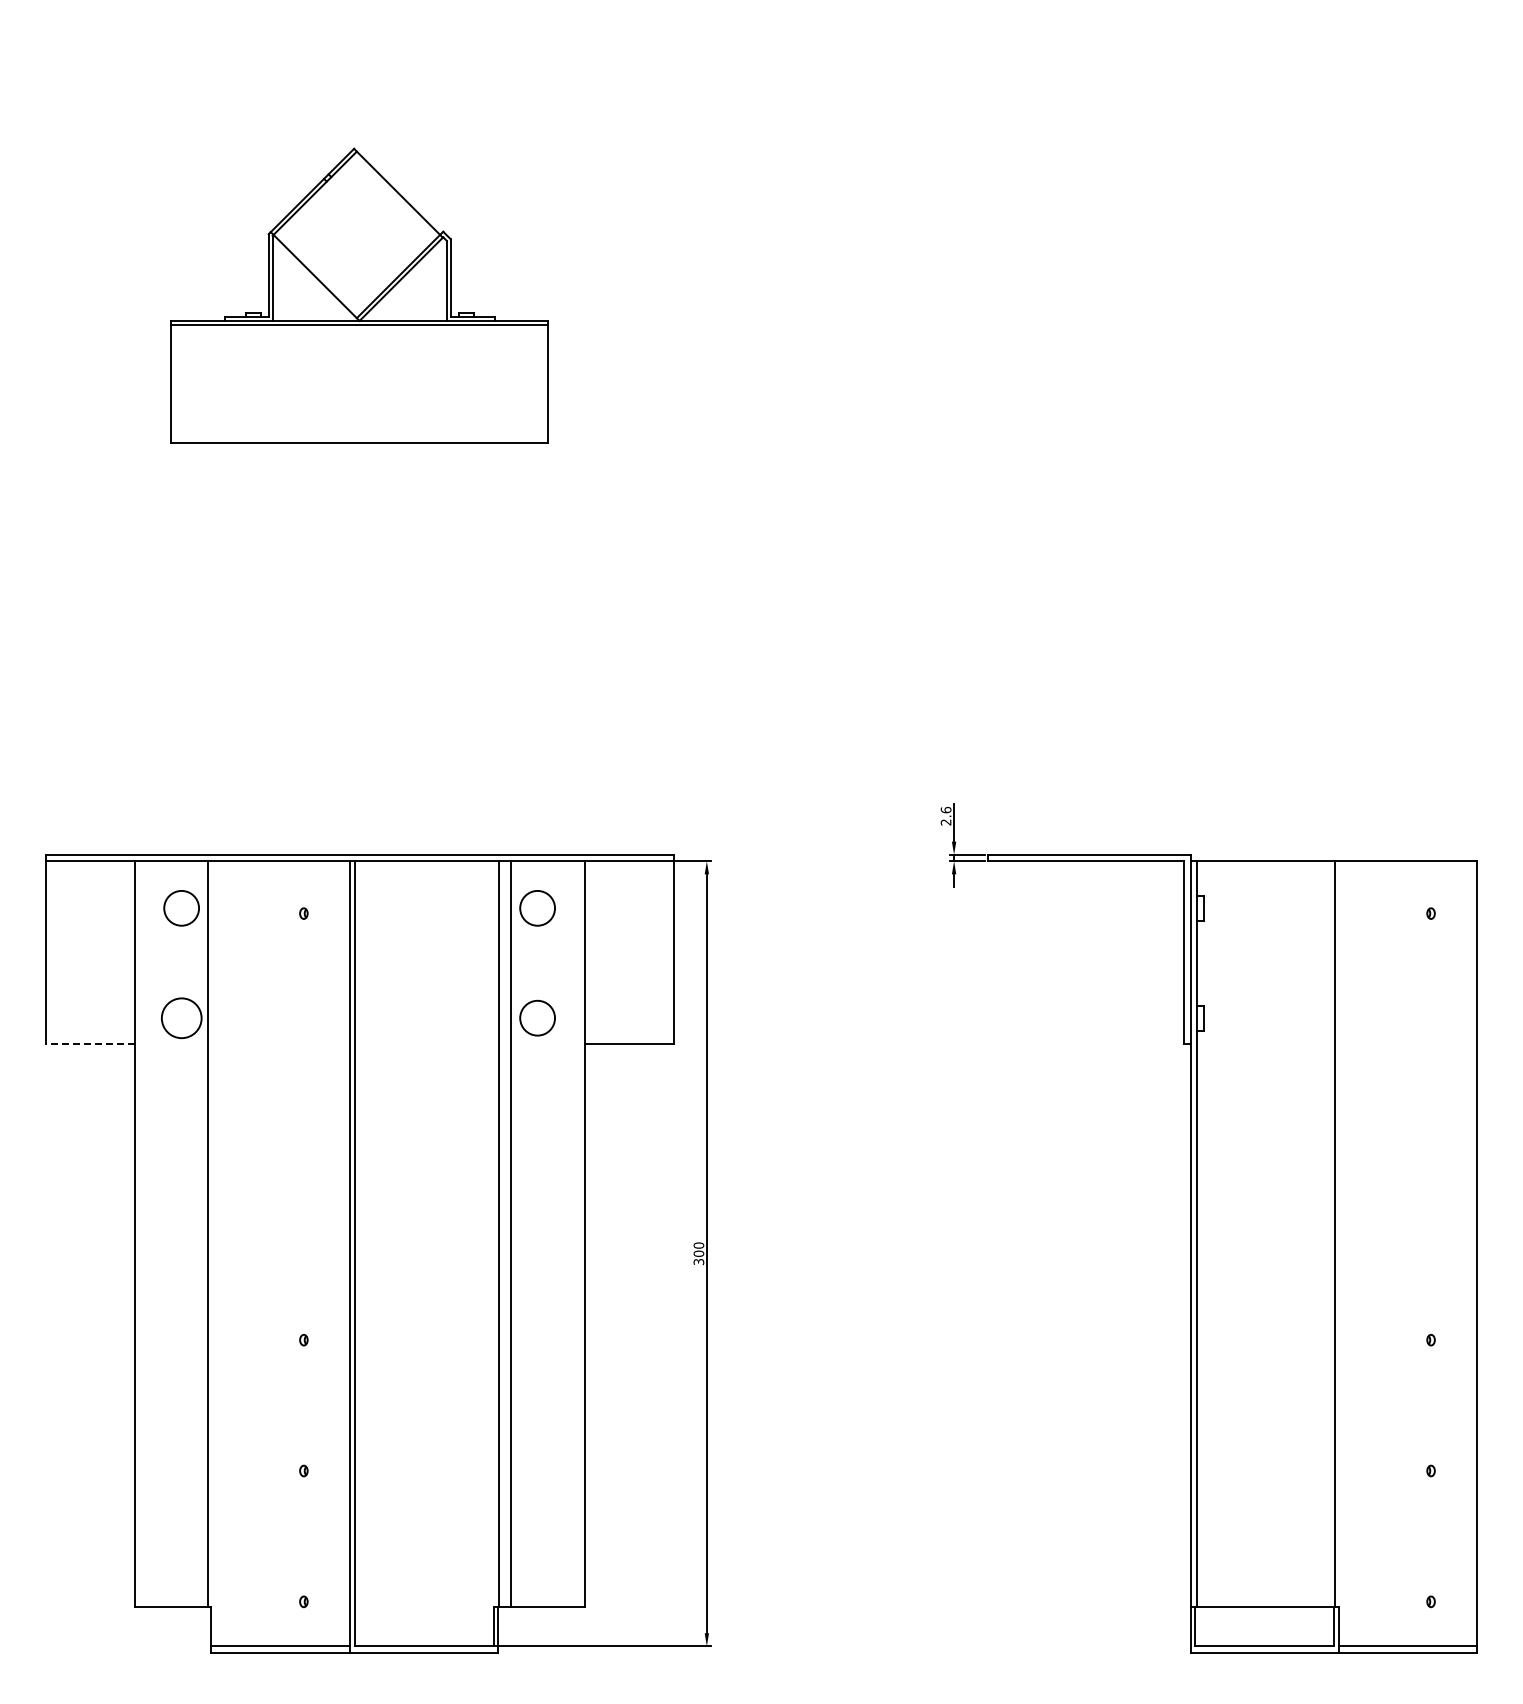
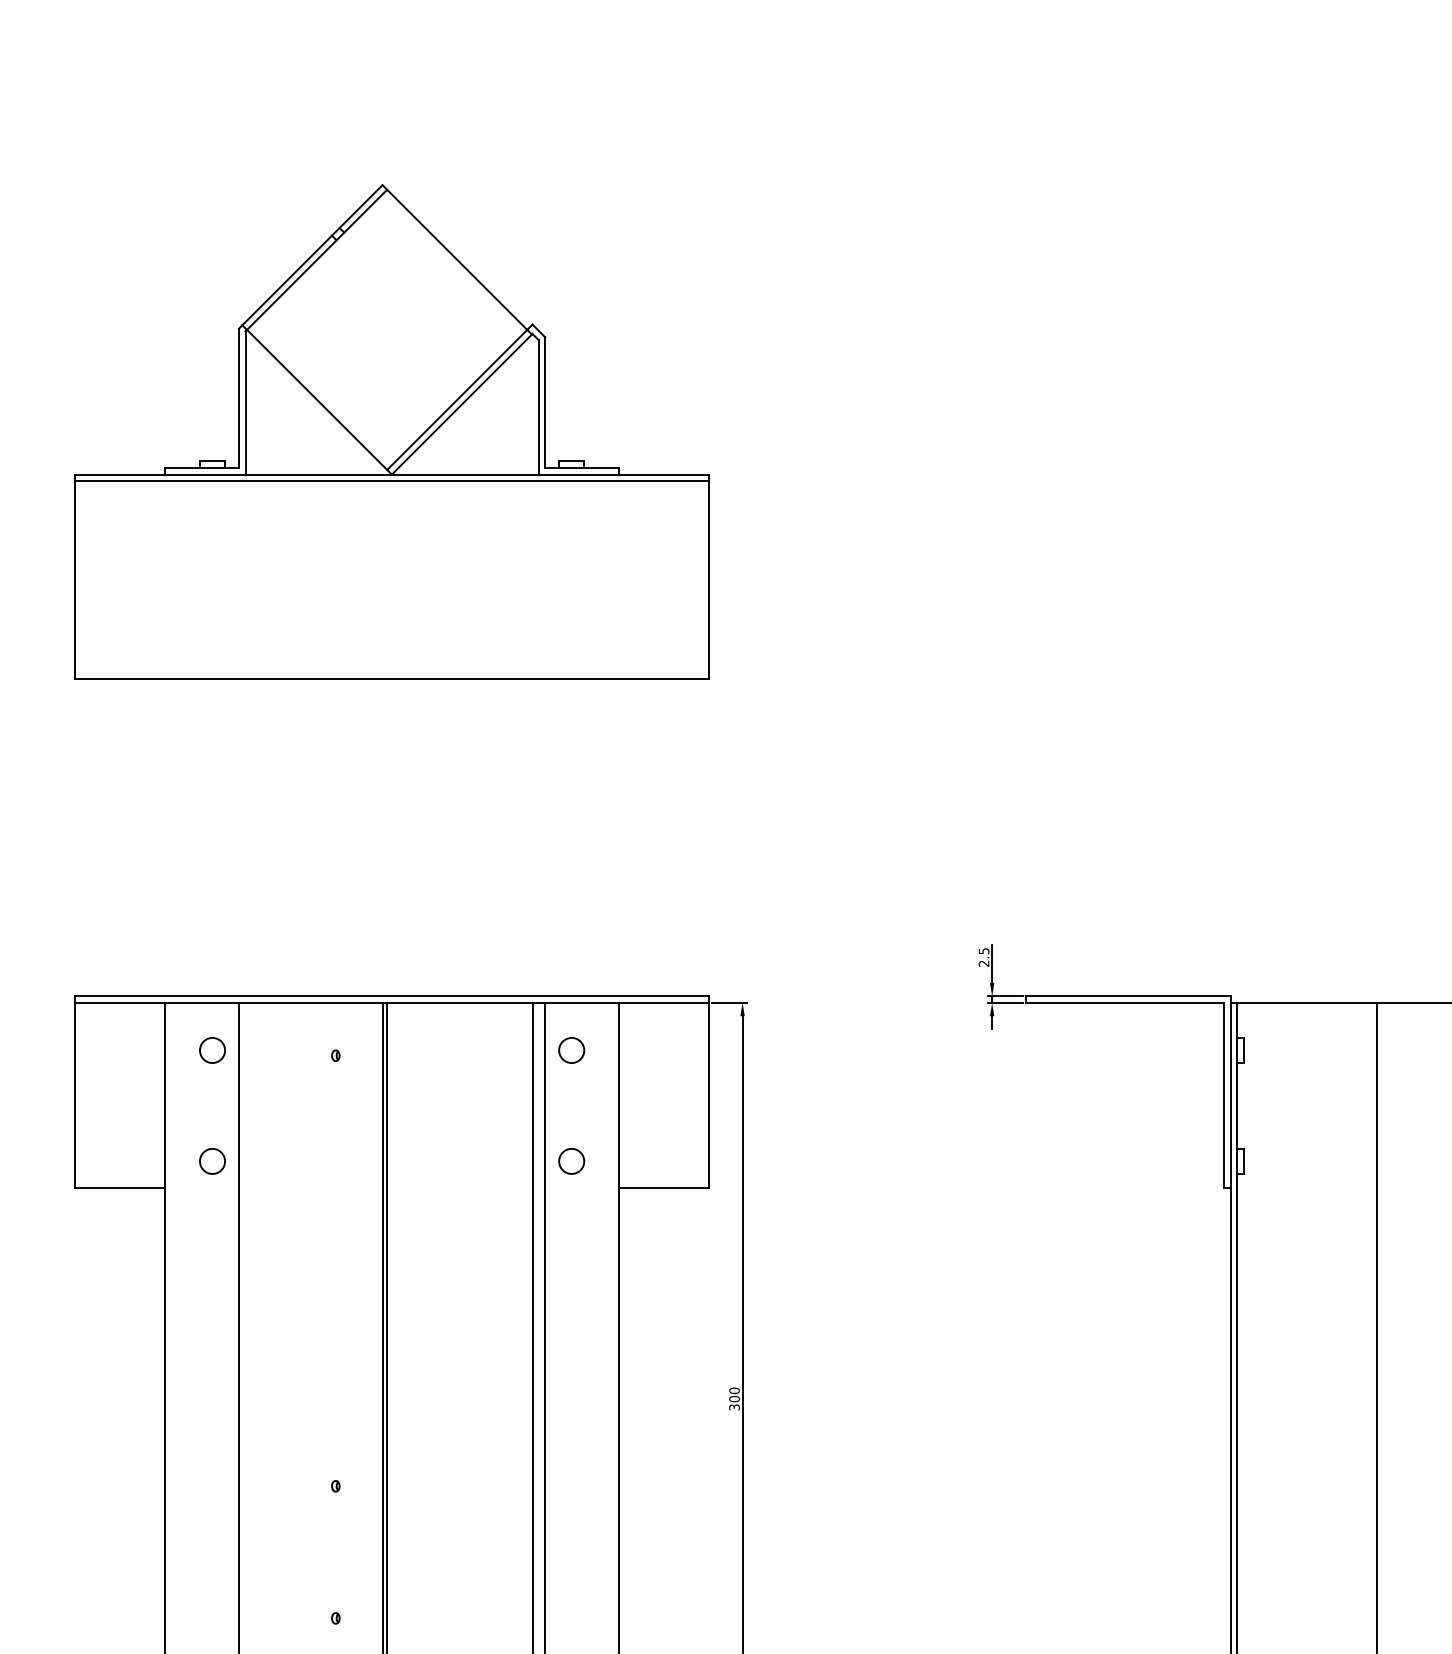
part: (359, 295) -> (391, 431), size x1.67
text: (945, 809) -> (983, 950), 2.6 -> 2.5
circle: (181, 908) -> (212, 1050), size x0.71
circle: (537, 908) -> (571, 1050), size x0.71
circle: (181, 1017) -> (212, 1160), size x0.62
circle: (537, 1018) -> (571, 1161), size x0.71
line: (89, 1044) -> (119, 1187), dashed -> solid

